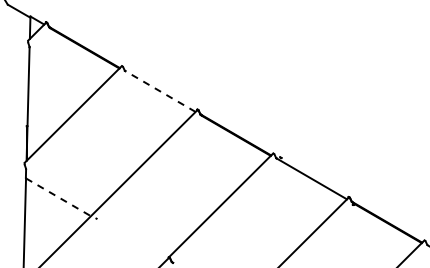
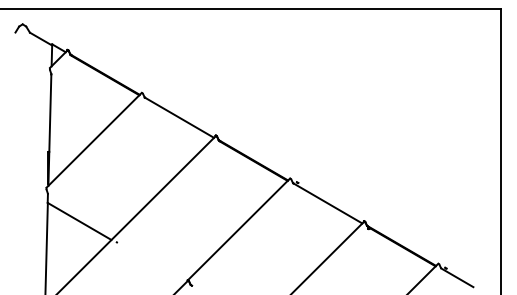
line: (160, 91) -> (179, 117), dashed -> solid
line: (58, 197) -> (79, 221), dashed -> solid

